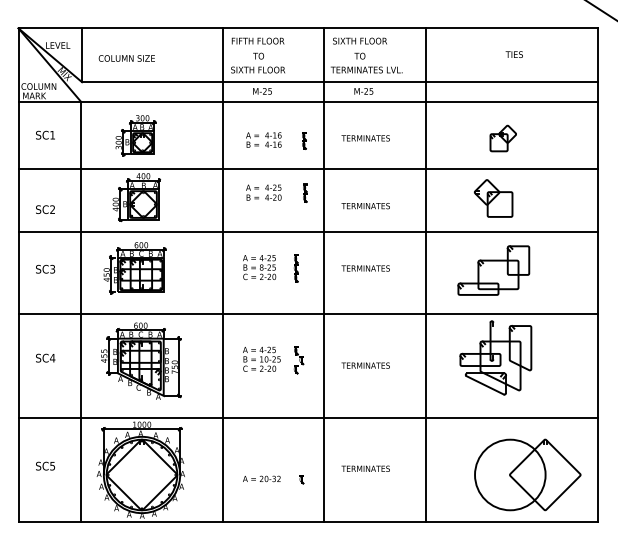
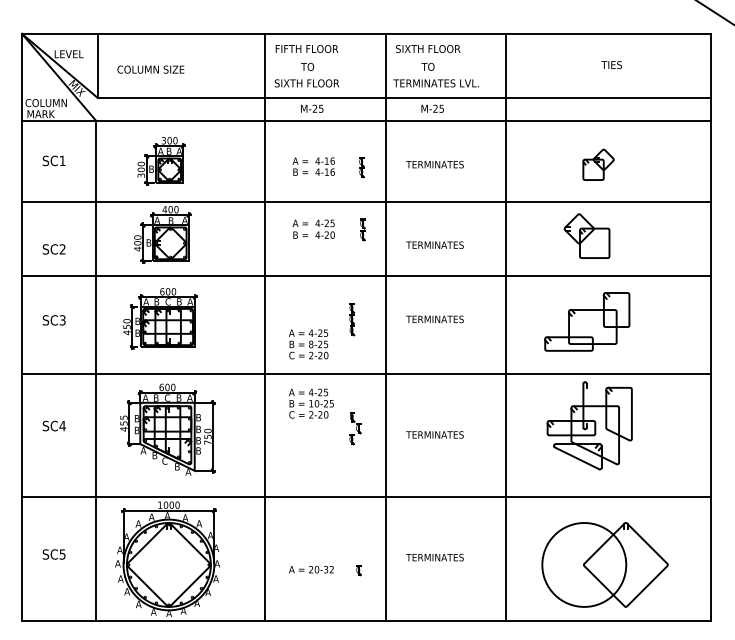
text: (259, 267) -> (308, 344), moved
text: (261, 358) -> (311, 402), moved
part: (527, 474) -> (604, 564), moved

